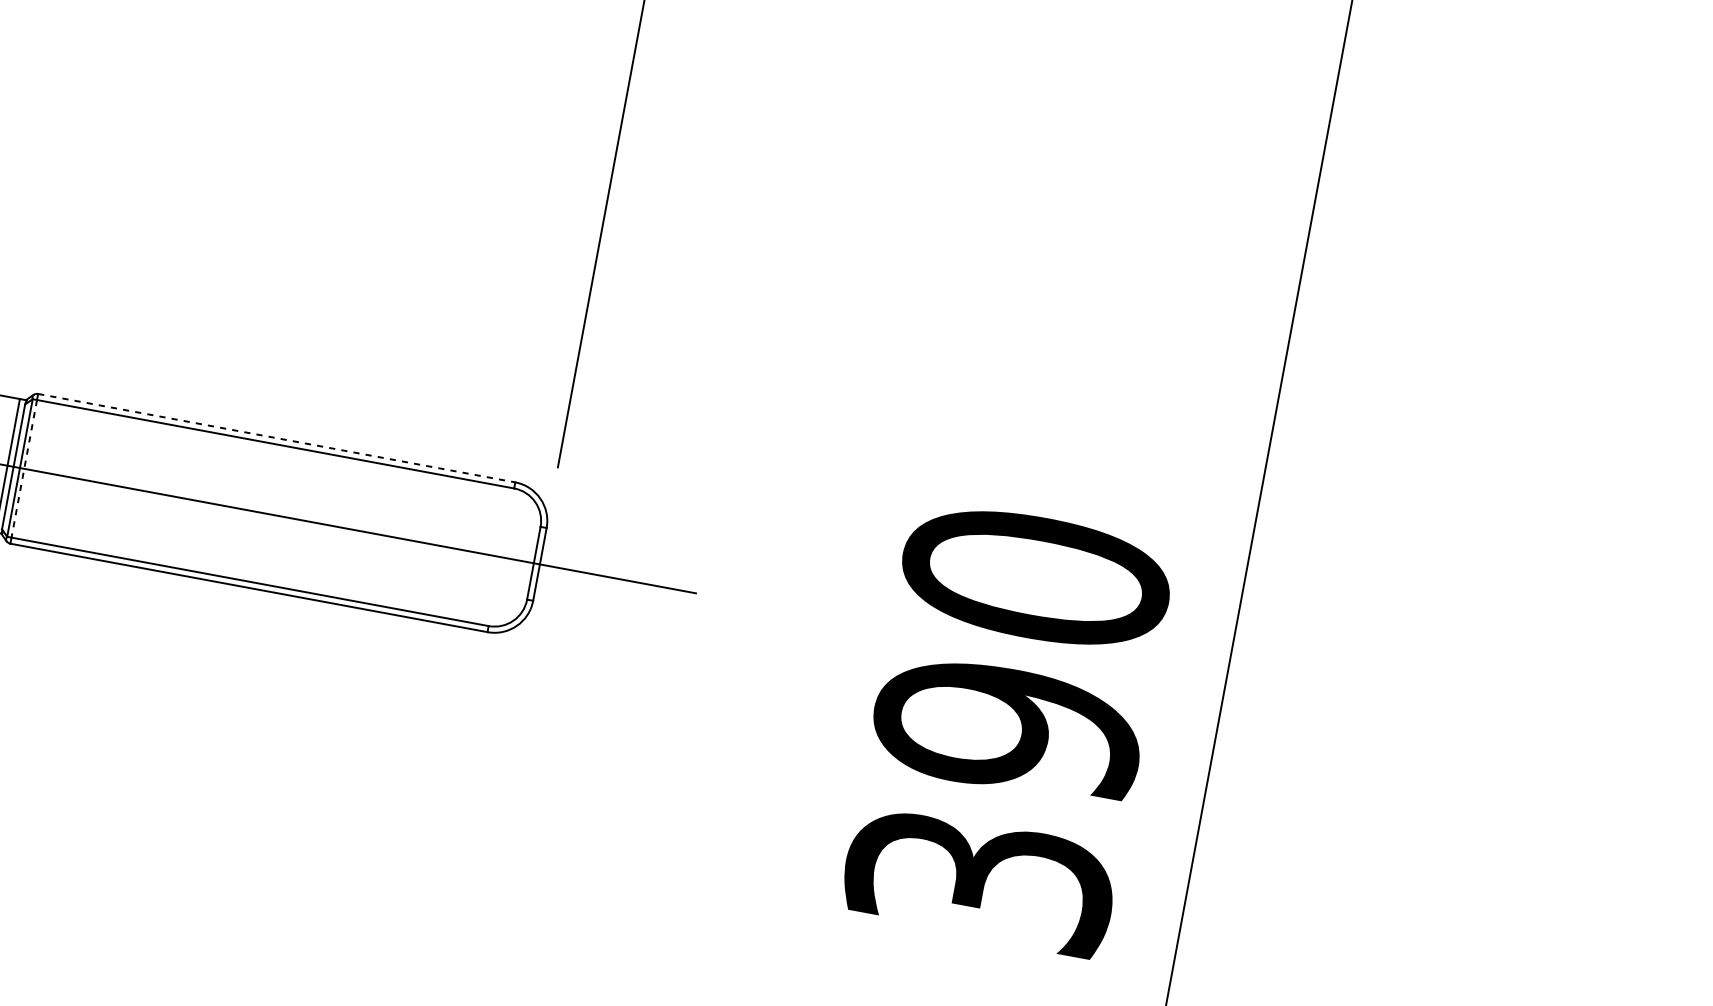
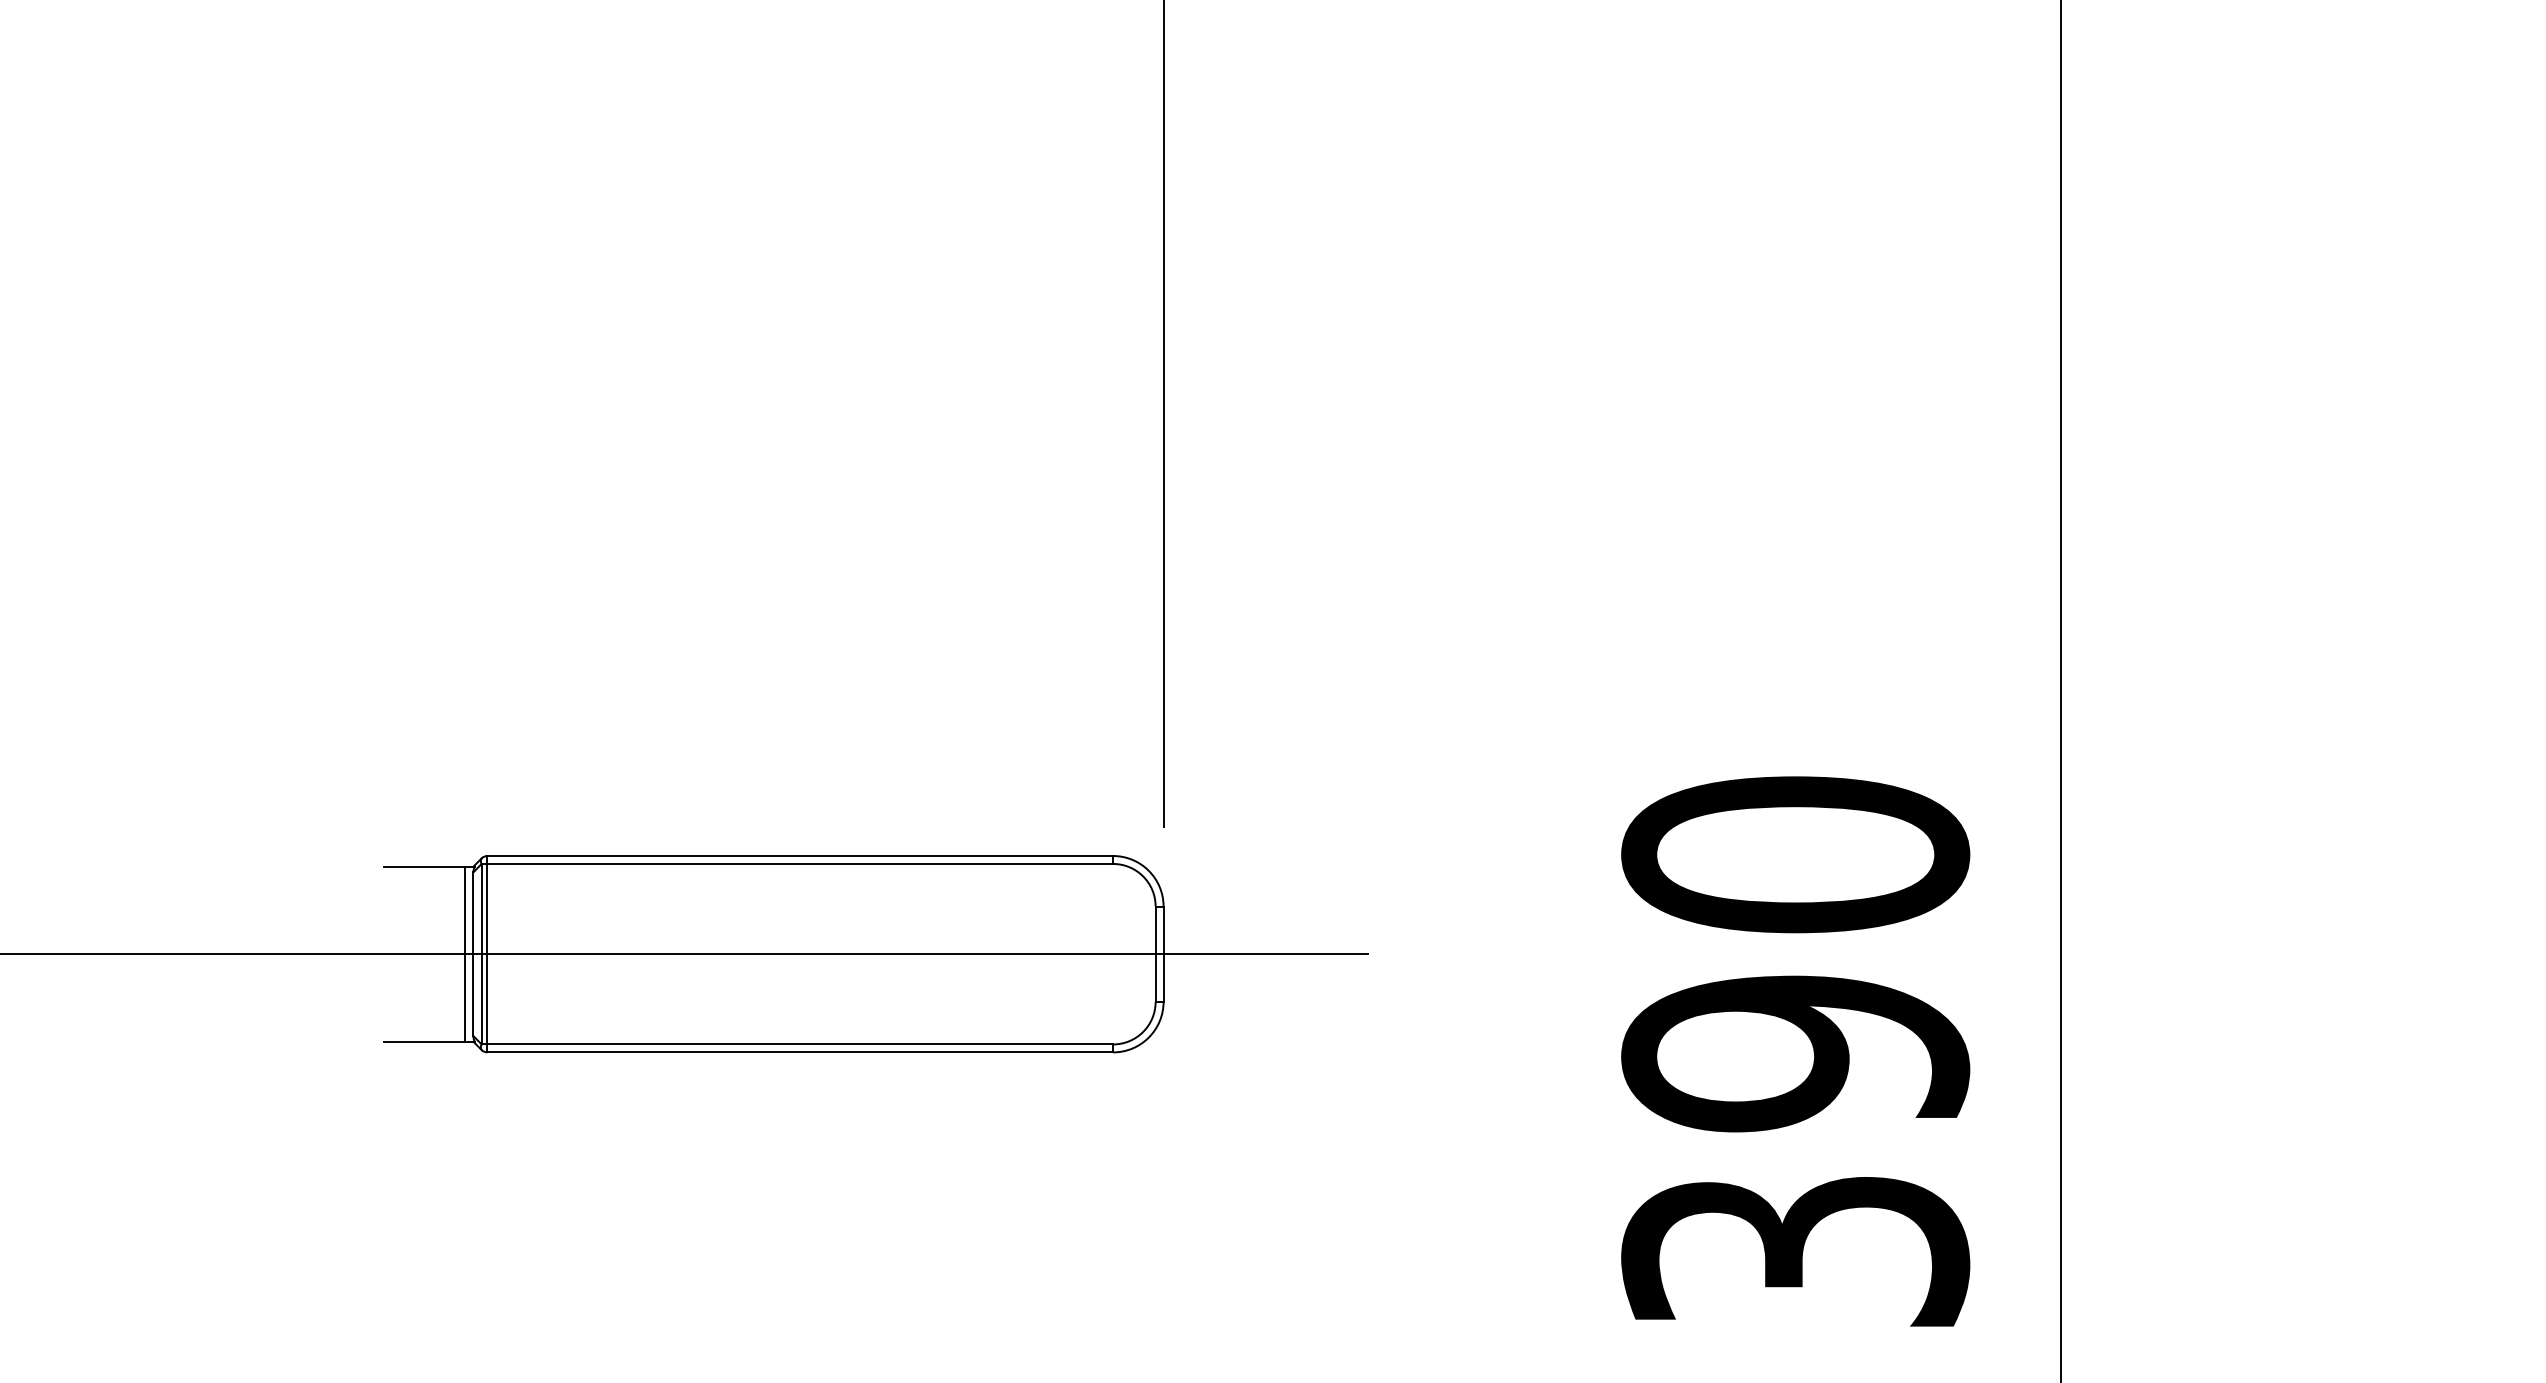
line: (276, 438) -> (800, 856), dashed -> solid
line: (24, 469) -> (487, 954), dashed -> solid

